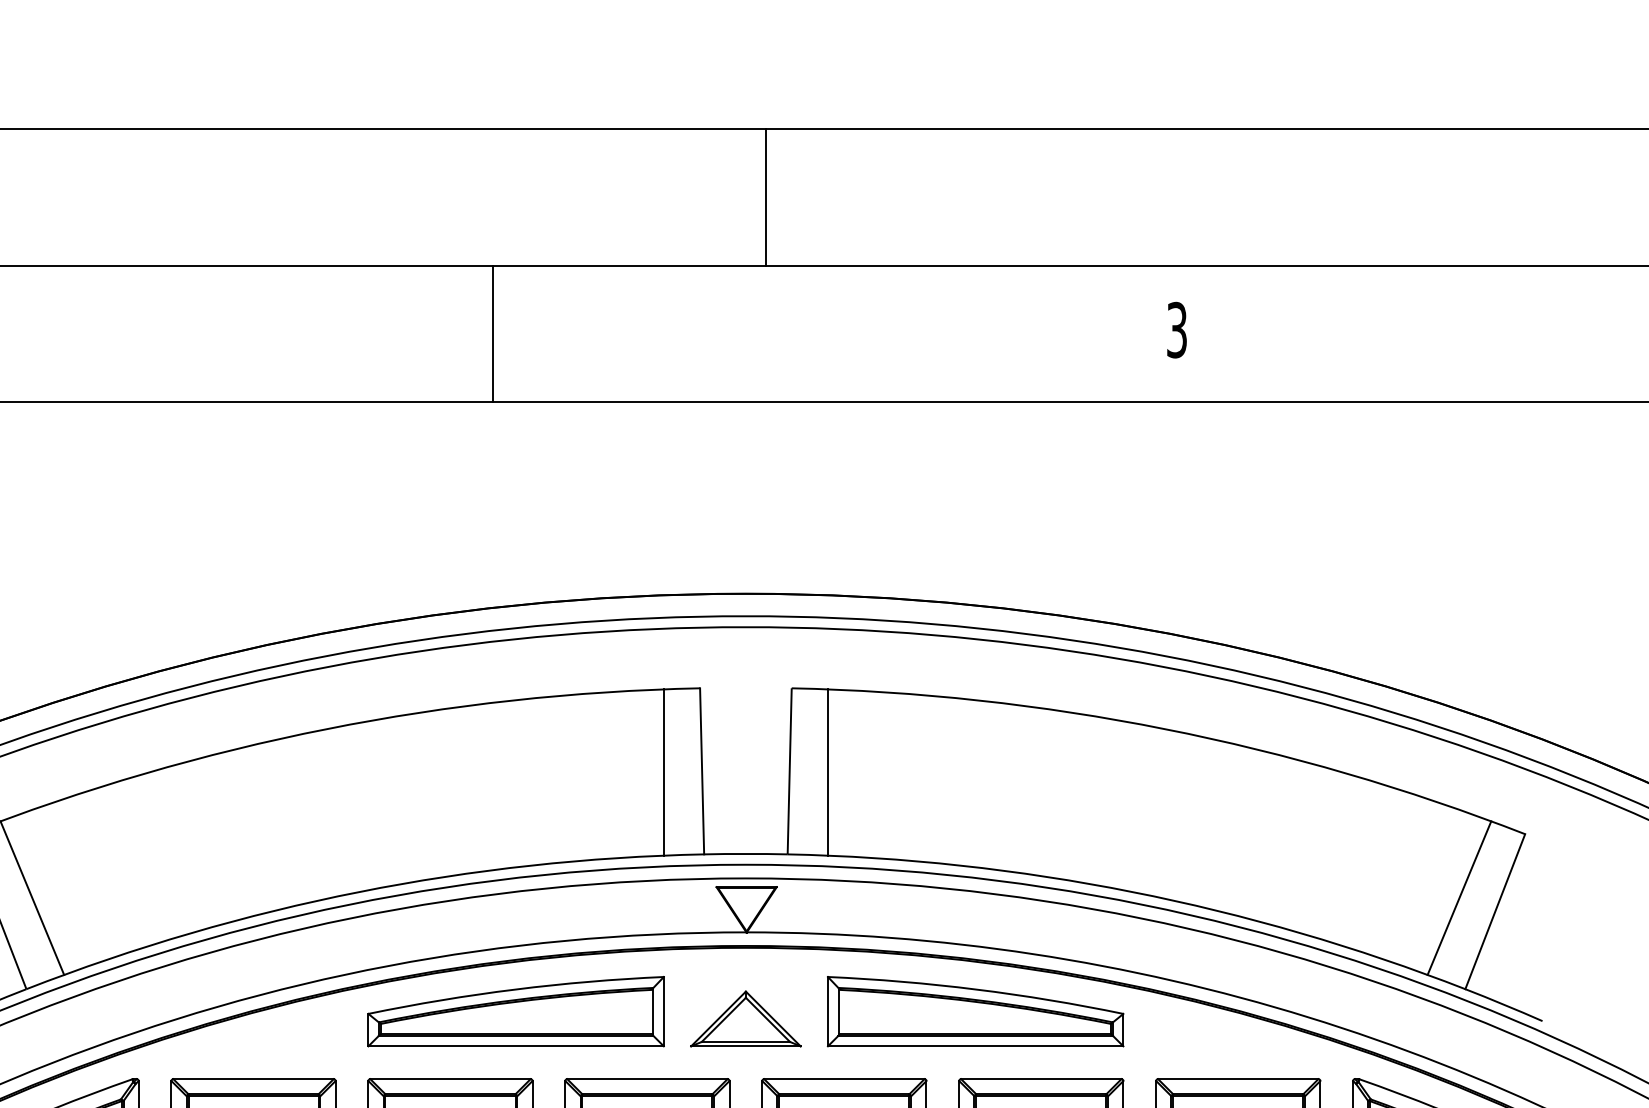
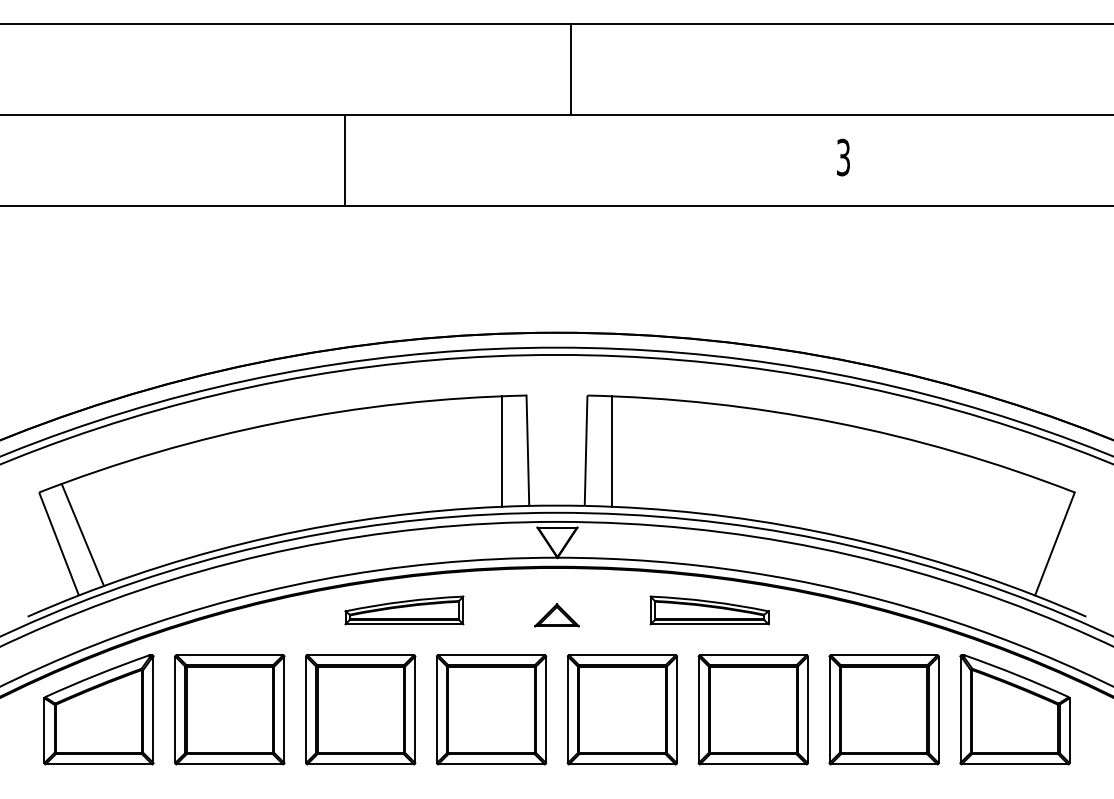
line: (492, 333) -> (344, 159), moved
line: (1459, 897) -> (1031, 534), removed
part: (516, 1011) -> (404, 610), size x0.6
part: (975, 1011) -> (709, 610), size x0.6
part: (745, 1019) -> (556, 615), size x0.6

